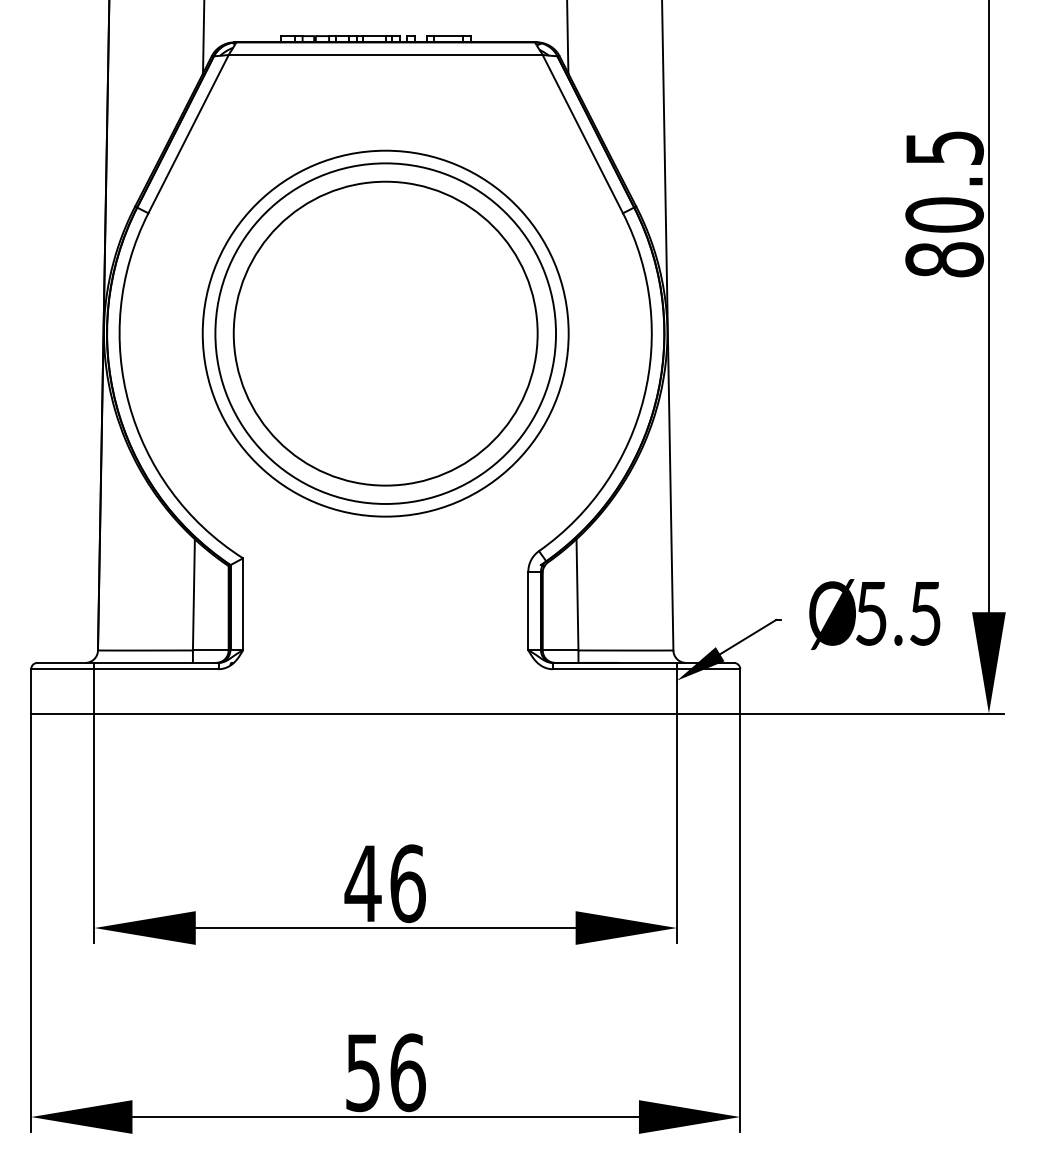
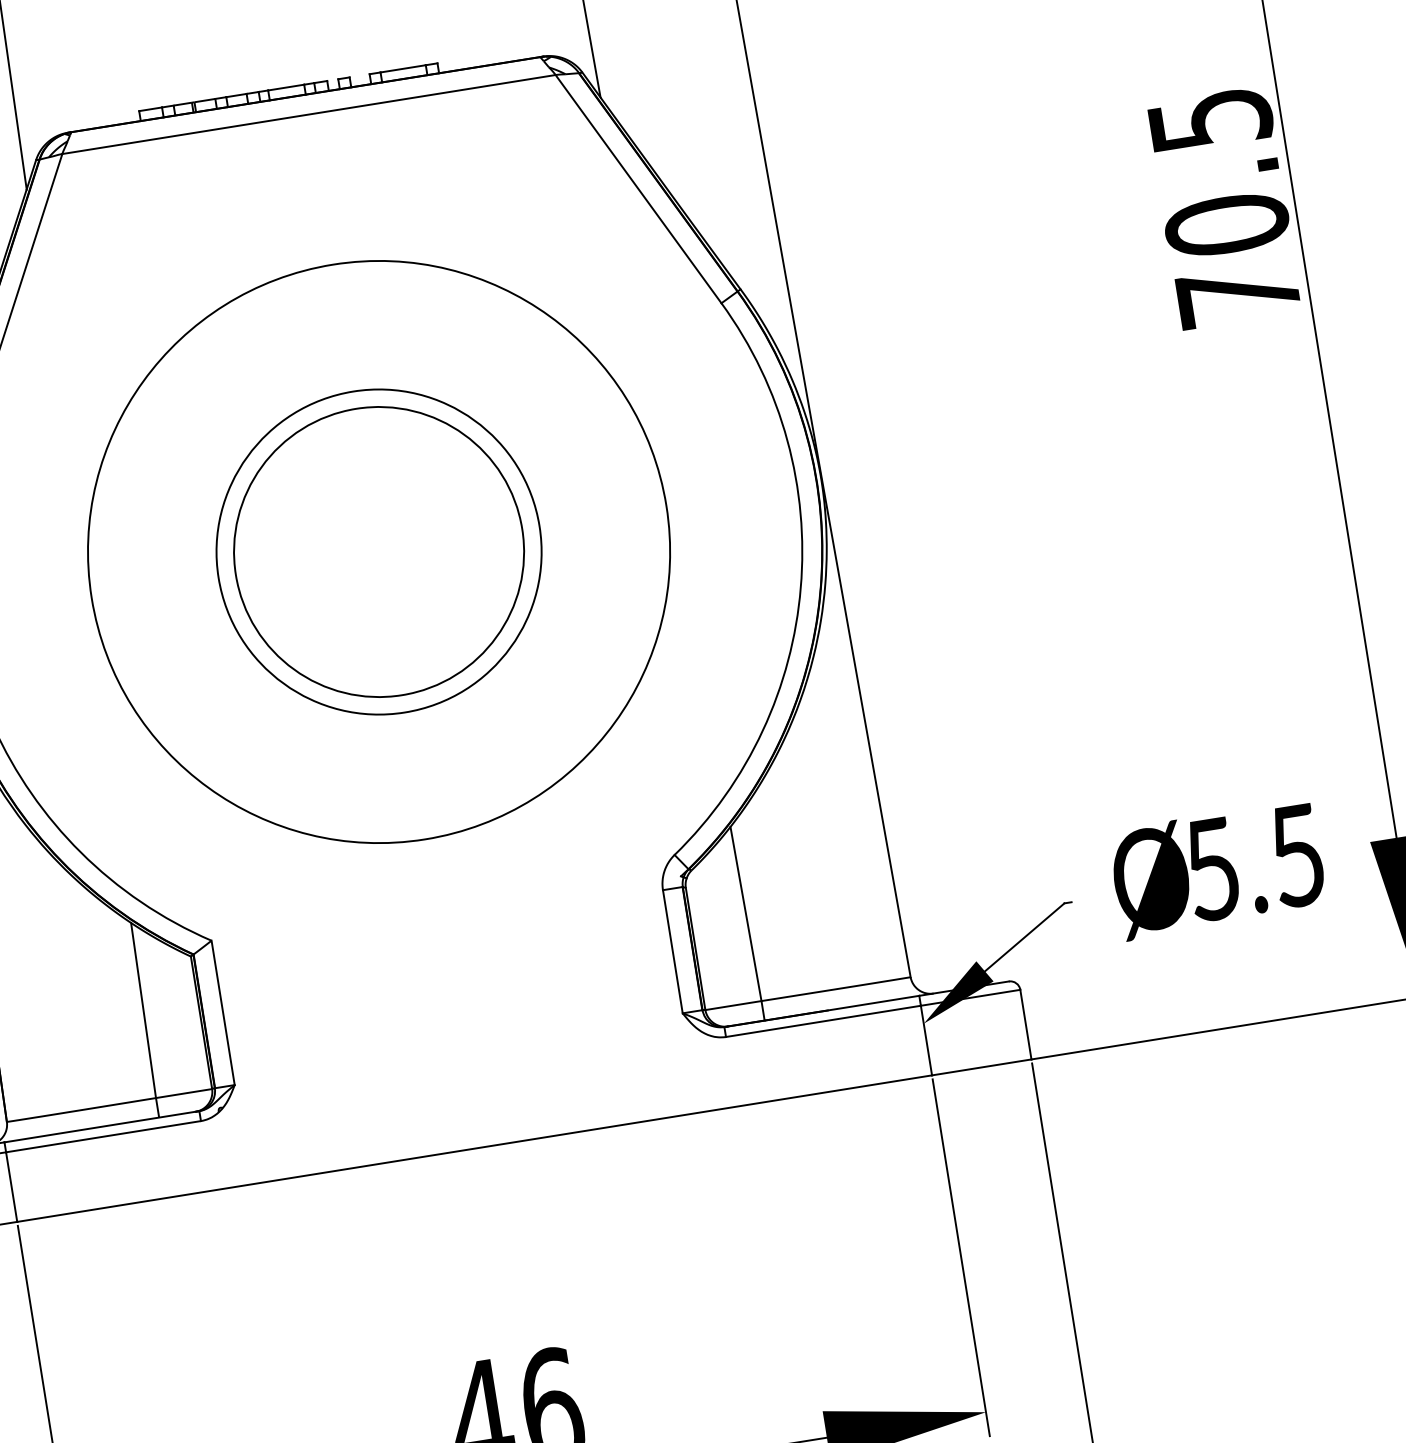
text: (944, 259) -> (1238, 294), 80.5 -> 70.5
circle: (385, 333) -> (378, 551), size x0.6
circle: (385, 333) -> (378, 551), size x0.6

